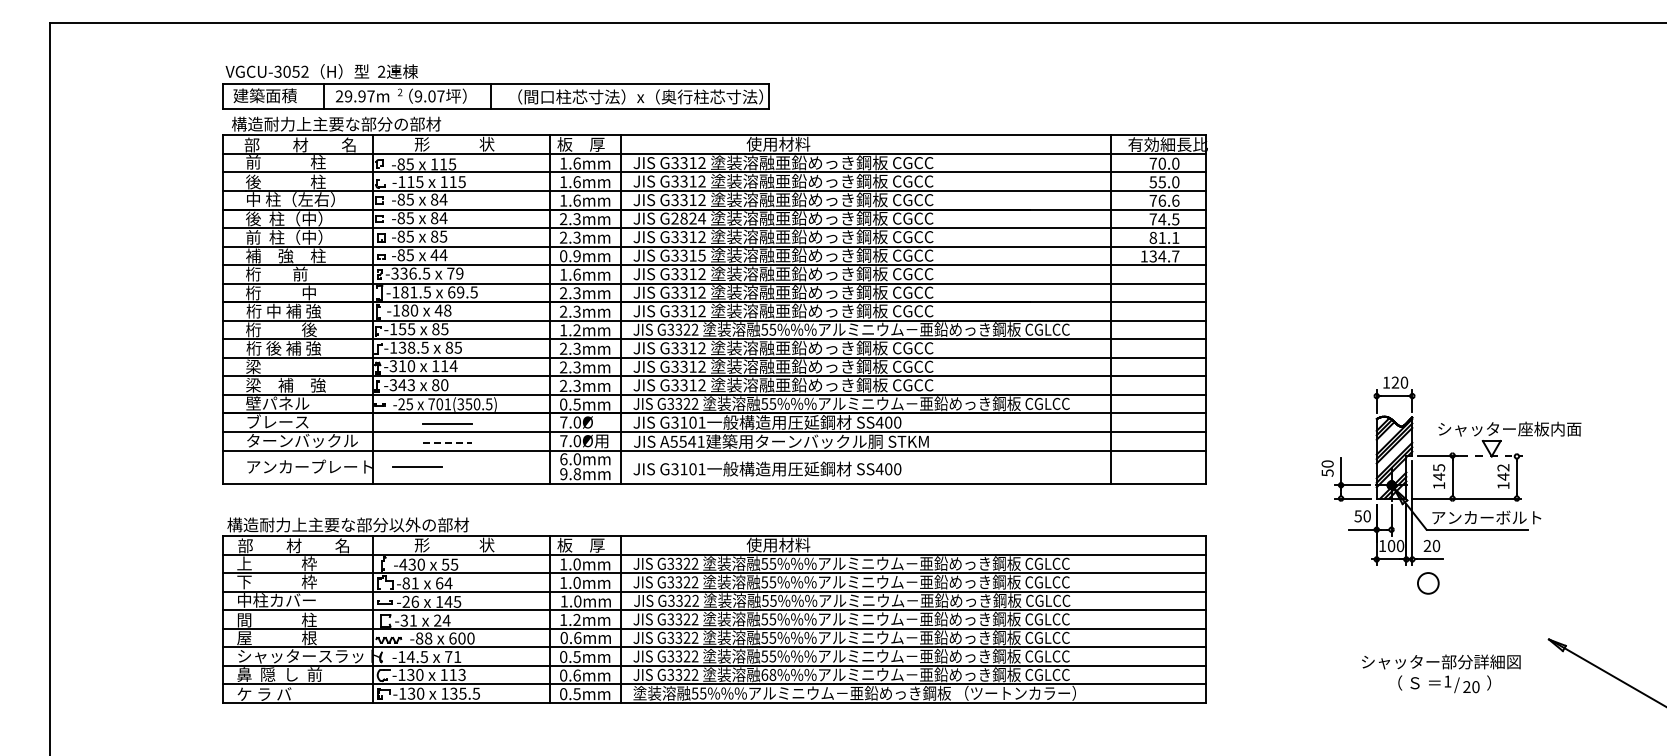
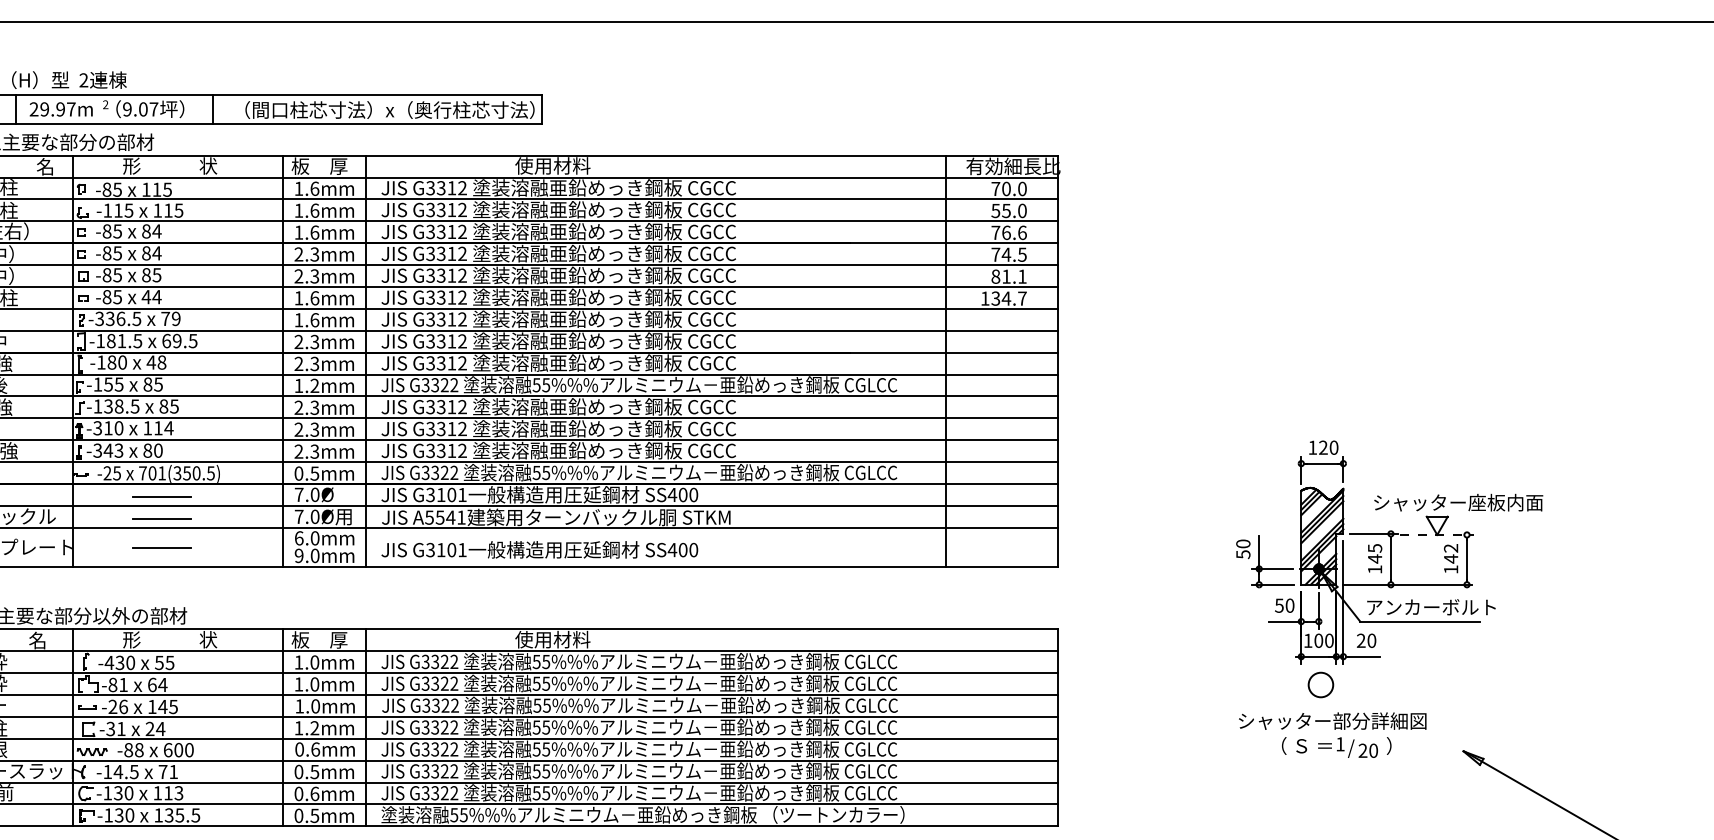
text: (688, 218) -> (446, 253), G2824 -> G3312
text: (701, 255) -> (461, 297), G3315 -> G3312
text: (570, 256) -> (307, 298), 0.9mm -> 1.6mm
line: (448, 442) -> (162, 518), dashed -> solid
line: (417, 466) -> (161, 546), moved
part: (1451, 470) -> (1389, 551), moved
text: (577, 473) -> (315, 555), 9.8mm -> 9.0mm
text: (1441, 673) -> (1332, 734), moved
text: (768, 674) -> (541, 792), 68%%% -> 55%%%

